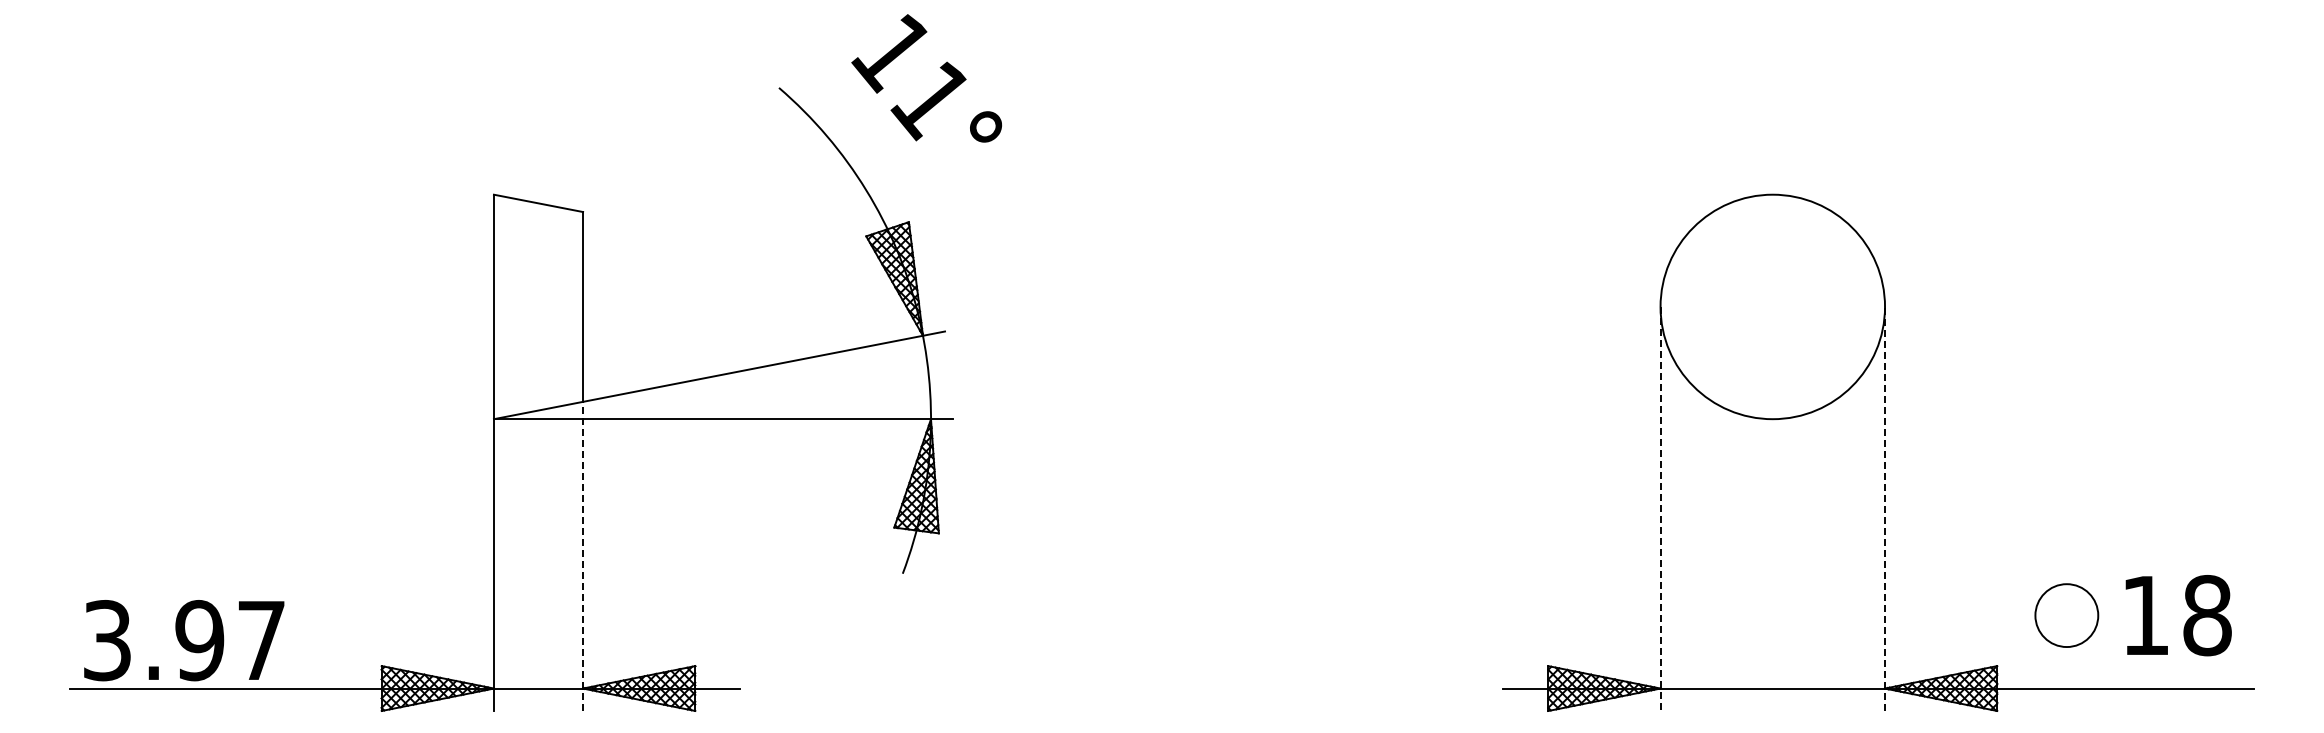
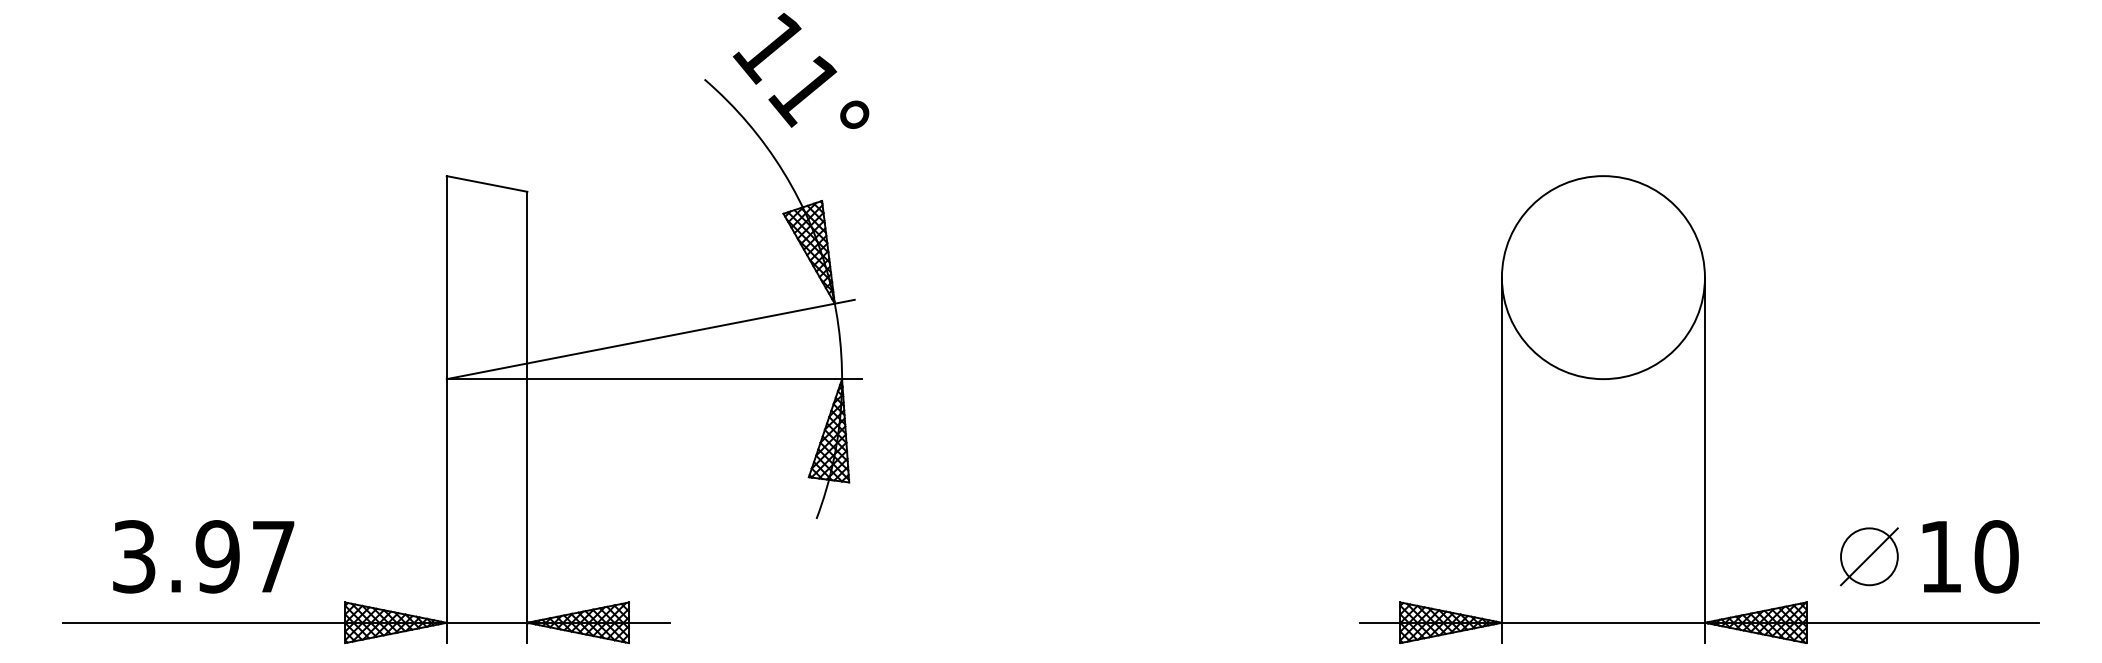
text: (926, 78) -> (800, 71), moved
line: (1885, 508) -> (1705, 459), dashed -> solid
line: (1660, 509) -> (1501, 460), dashed -> solid
line: (583, 556) -> (527, 503), dashed -> solid
line: (2066, 615) -> (1869, 556), added
text: (2207, 615) -> (1996, 556), 18 -> 10
text: (184, 640) -> (203, 556), moved

